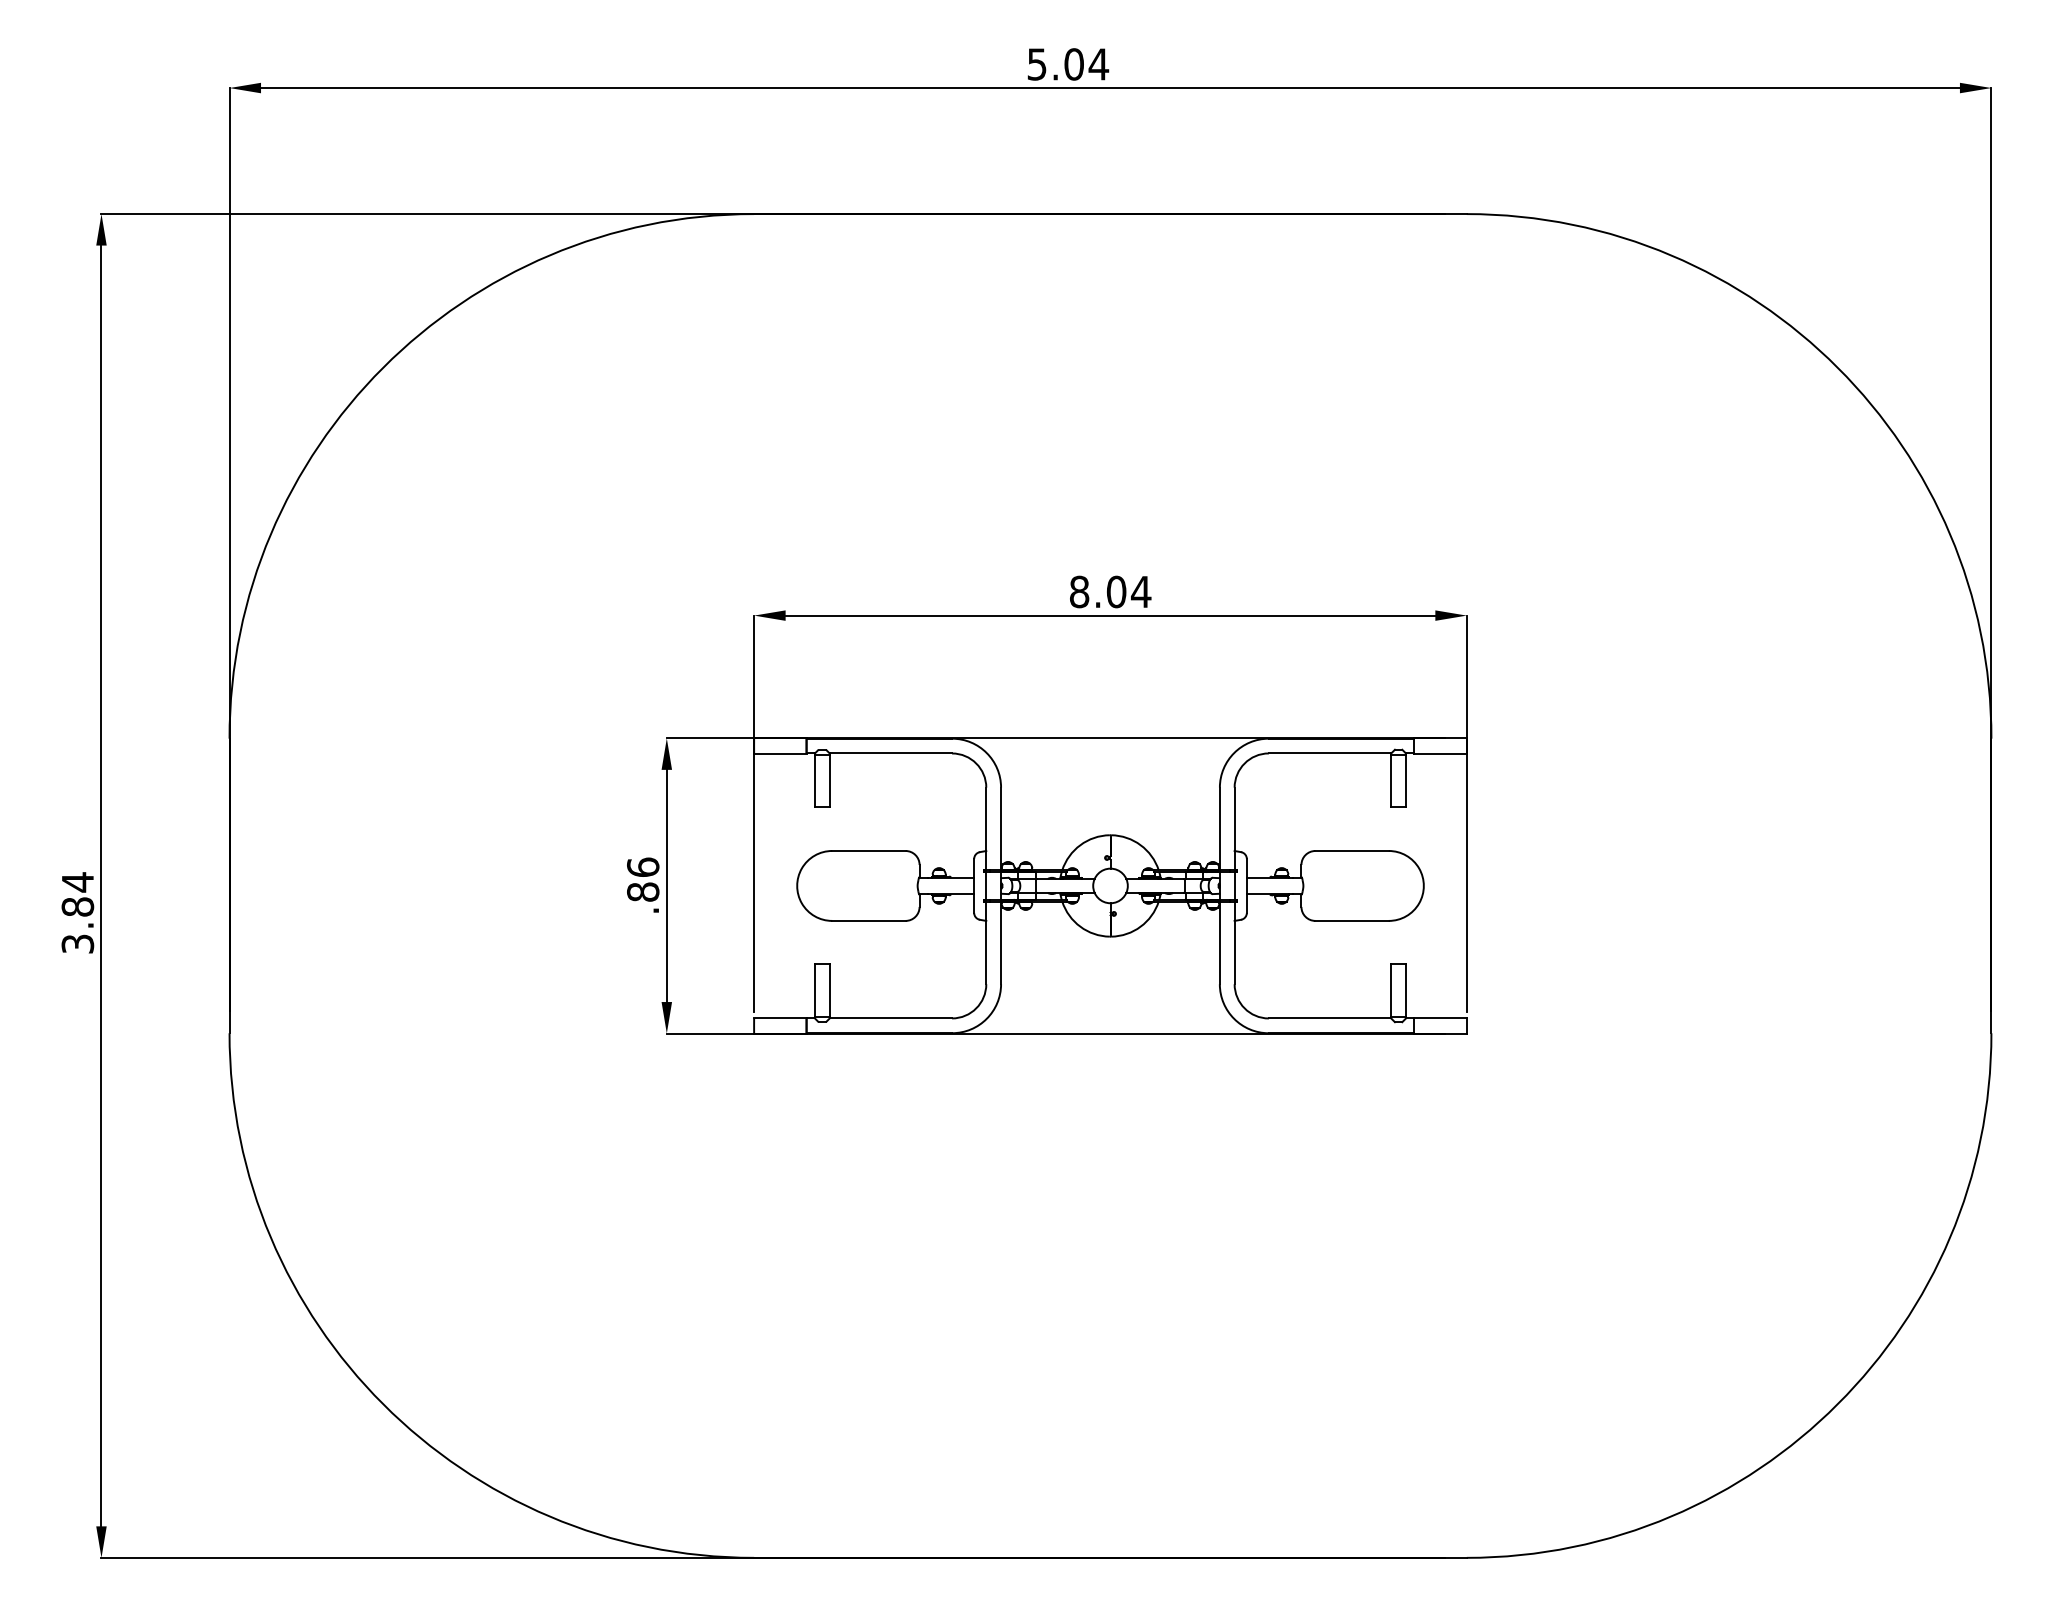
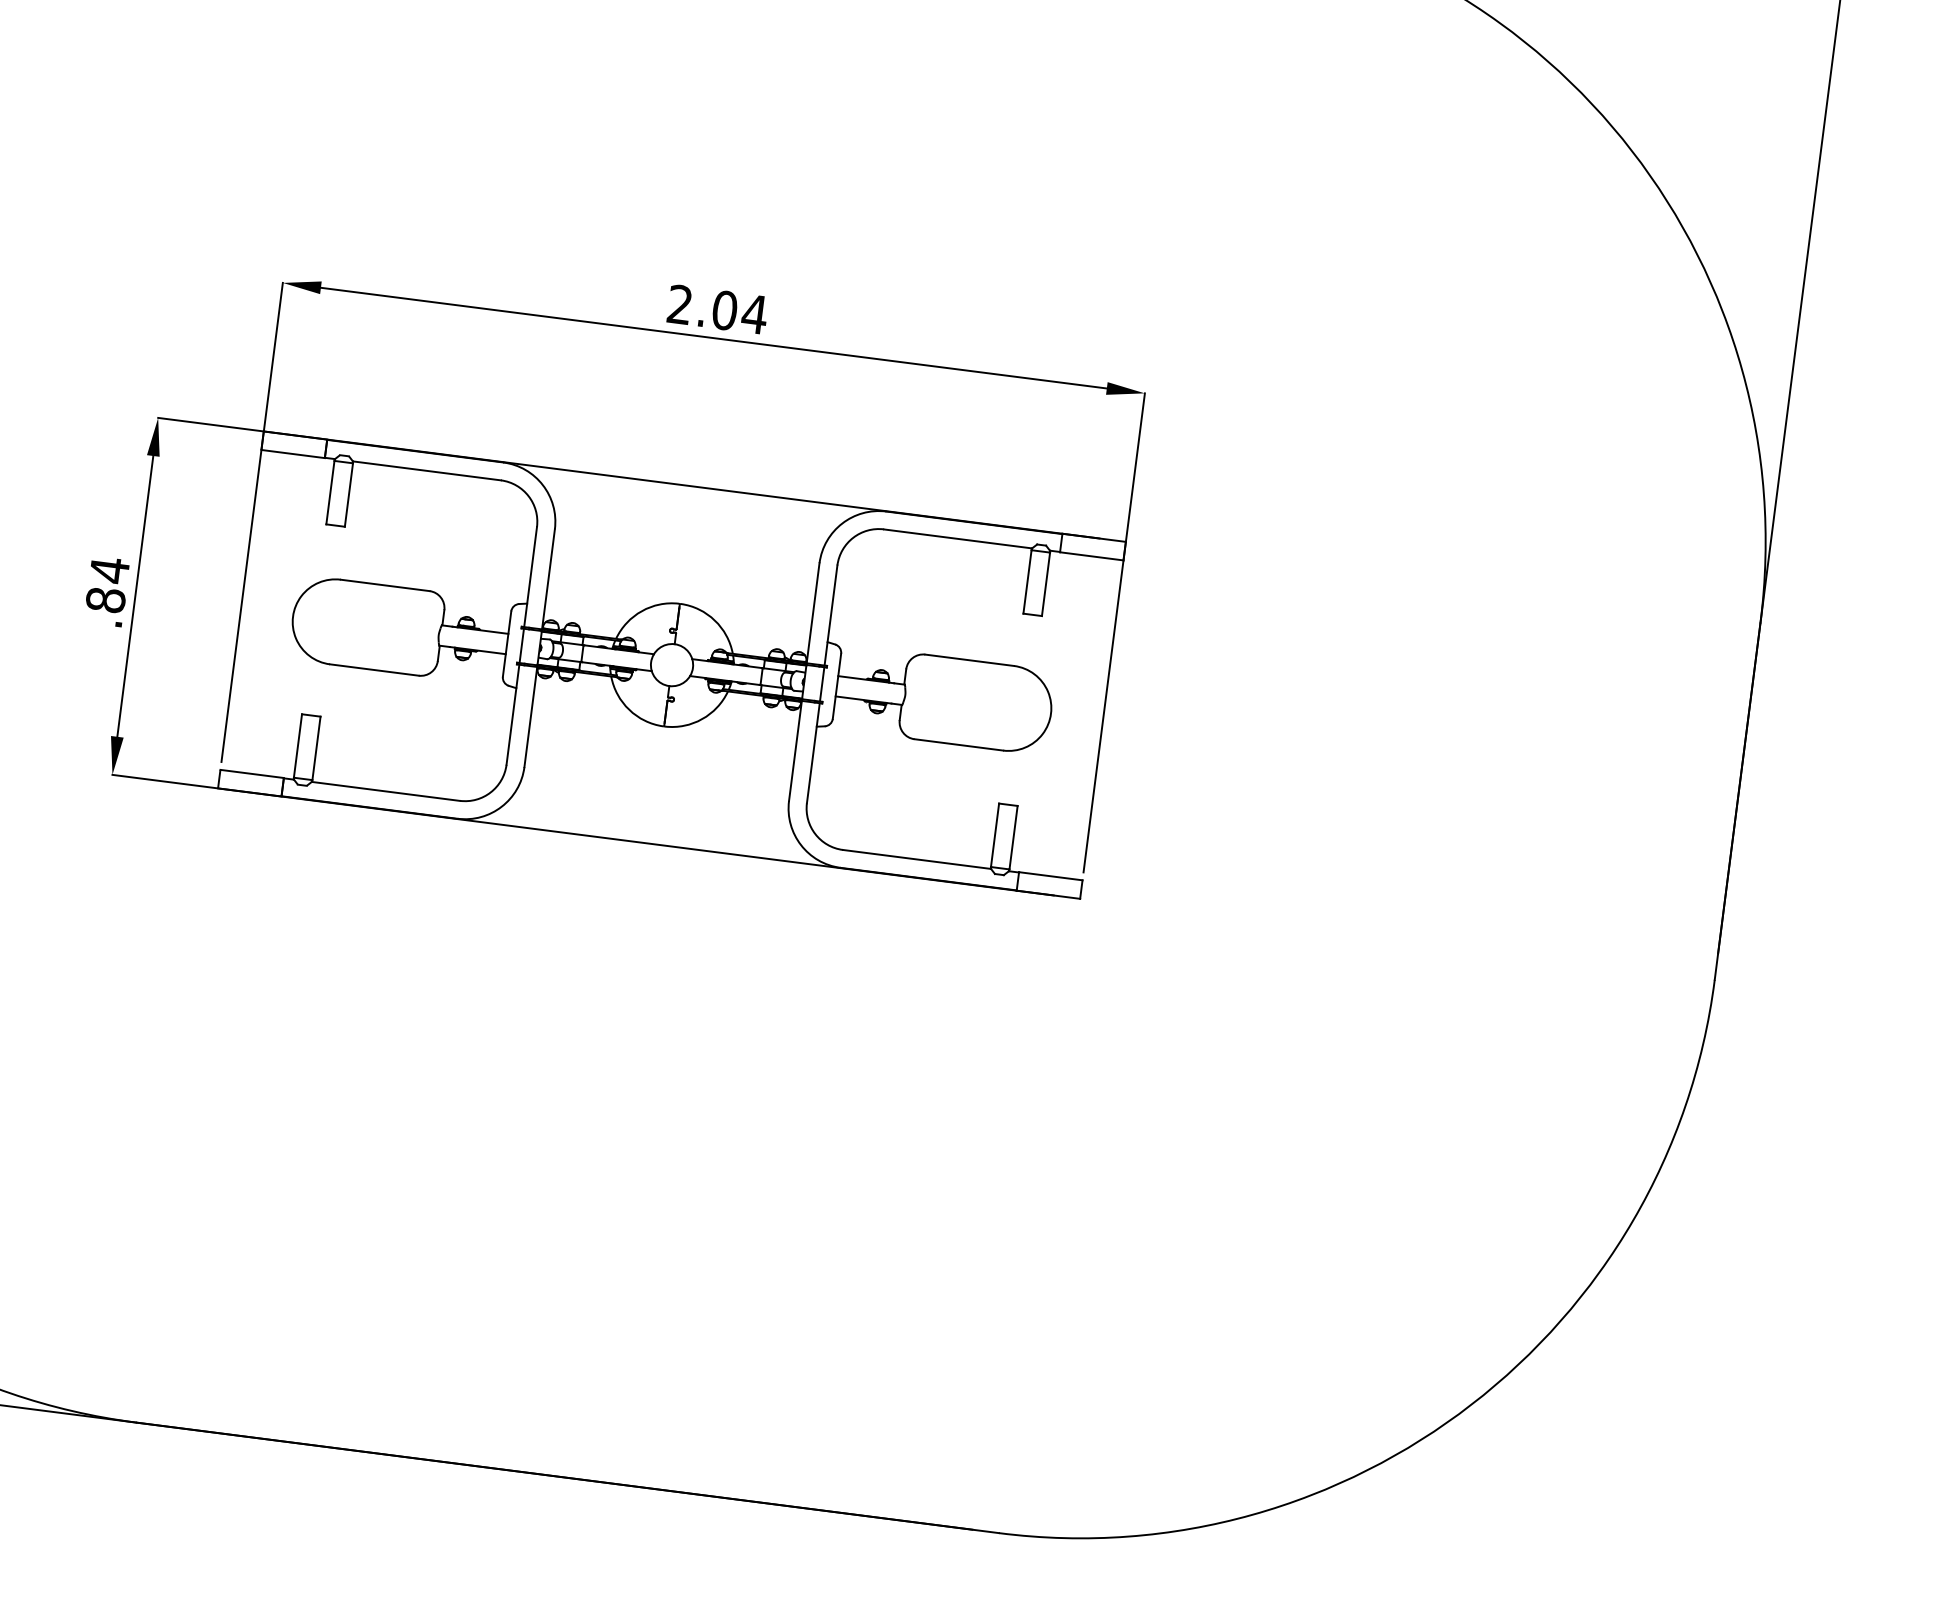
text: (1079, 591) -> (680, 304), 8.04 -> 2.04
text: (643, 867) -> (109, 570), .86 -> .84

